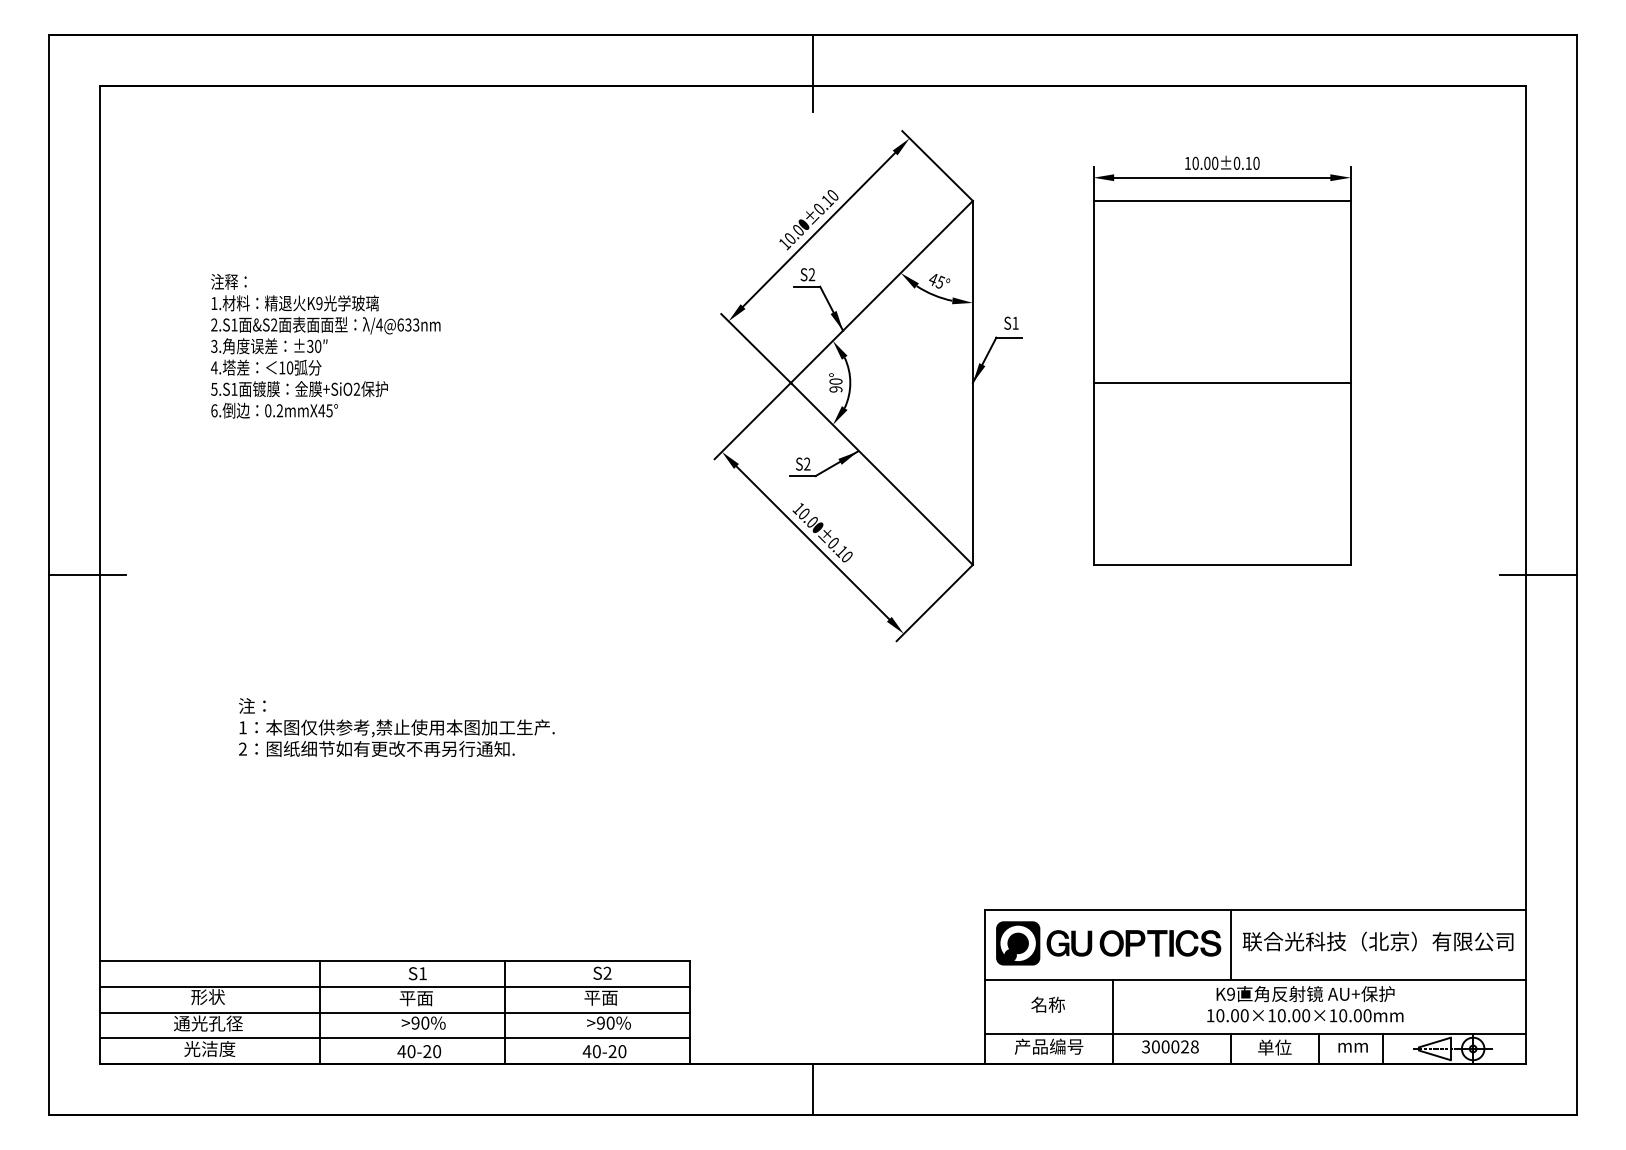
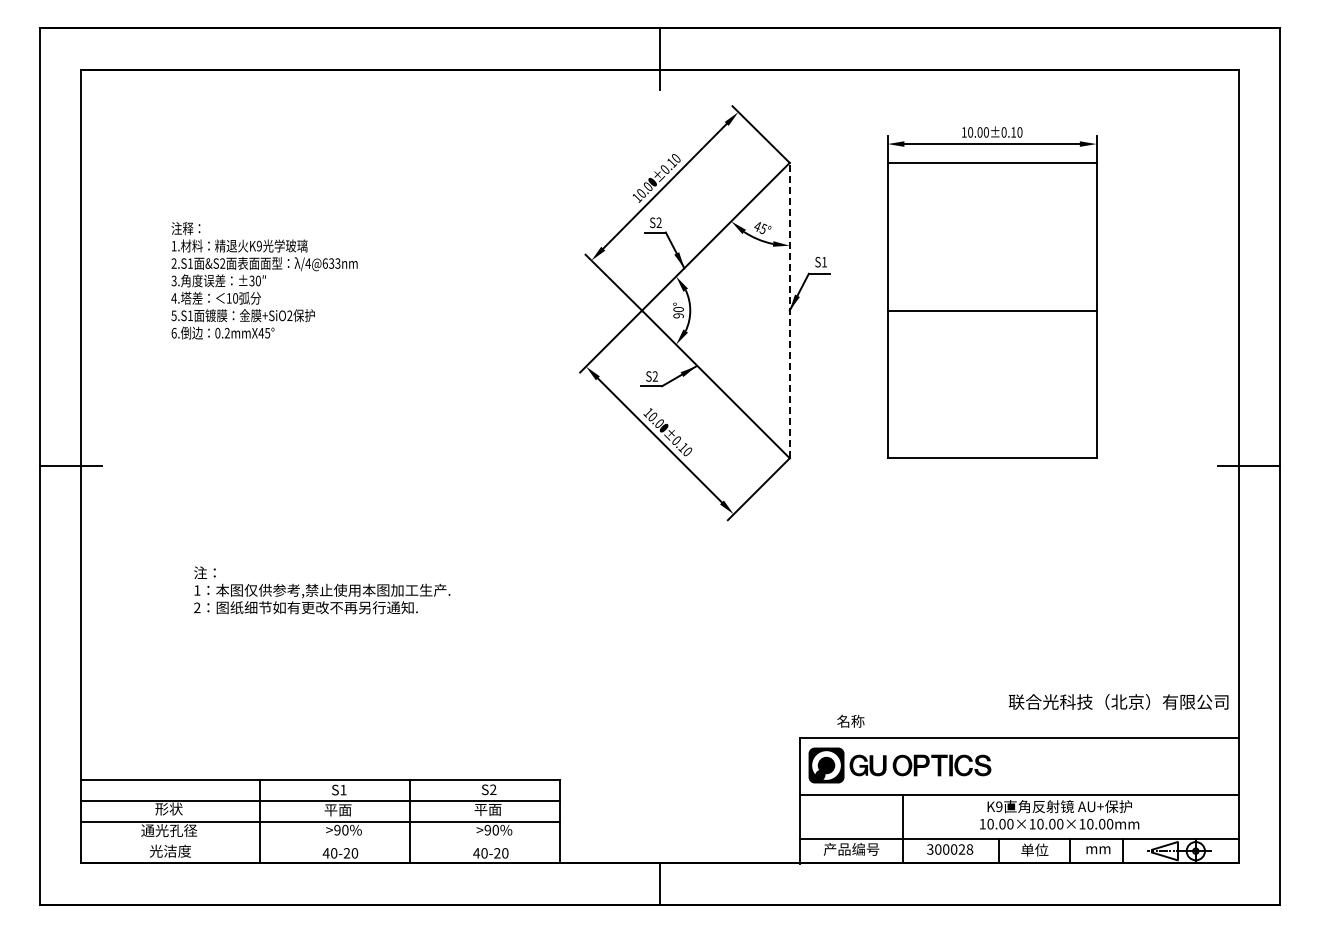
line: (972, 382) -> (789, 310), solid -> dashed
text: (1377, 940) -> (1118, 701), moved
line: (1230, 944) -> (998, 766), removed
text: (1047, 1003) -> (850, 720), moved
line: (394, 1038) -> (320, 842), removed

